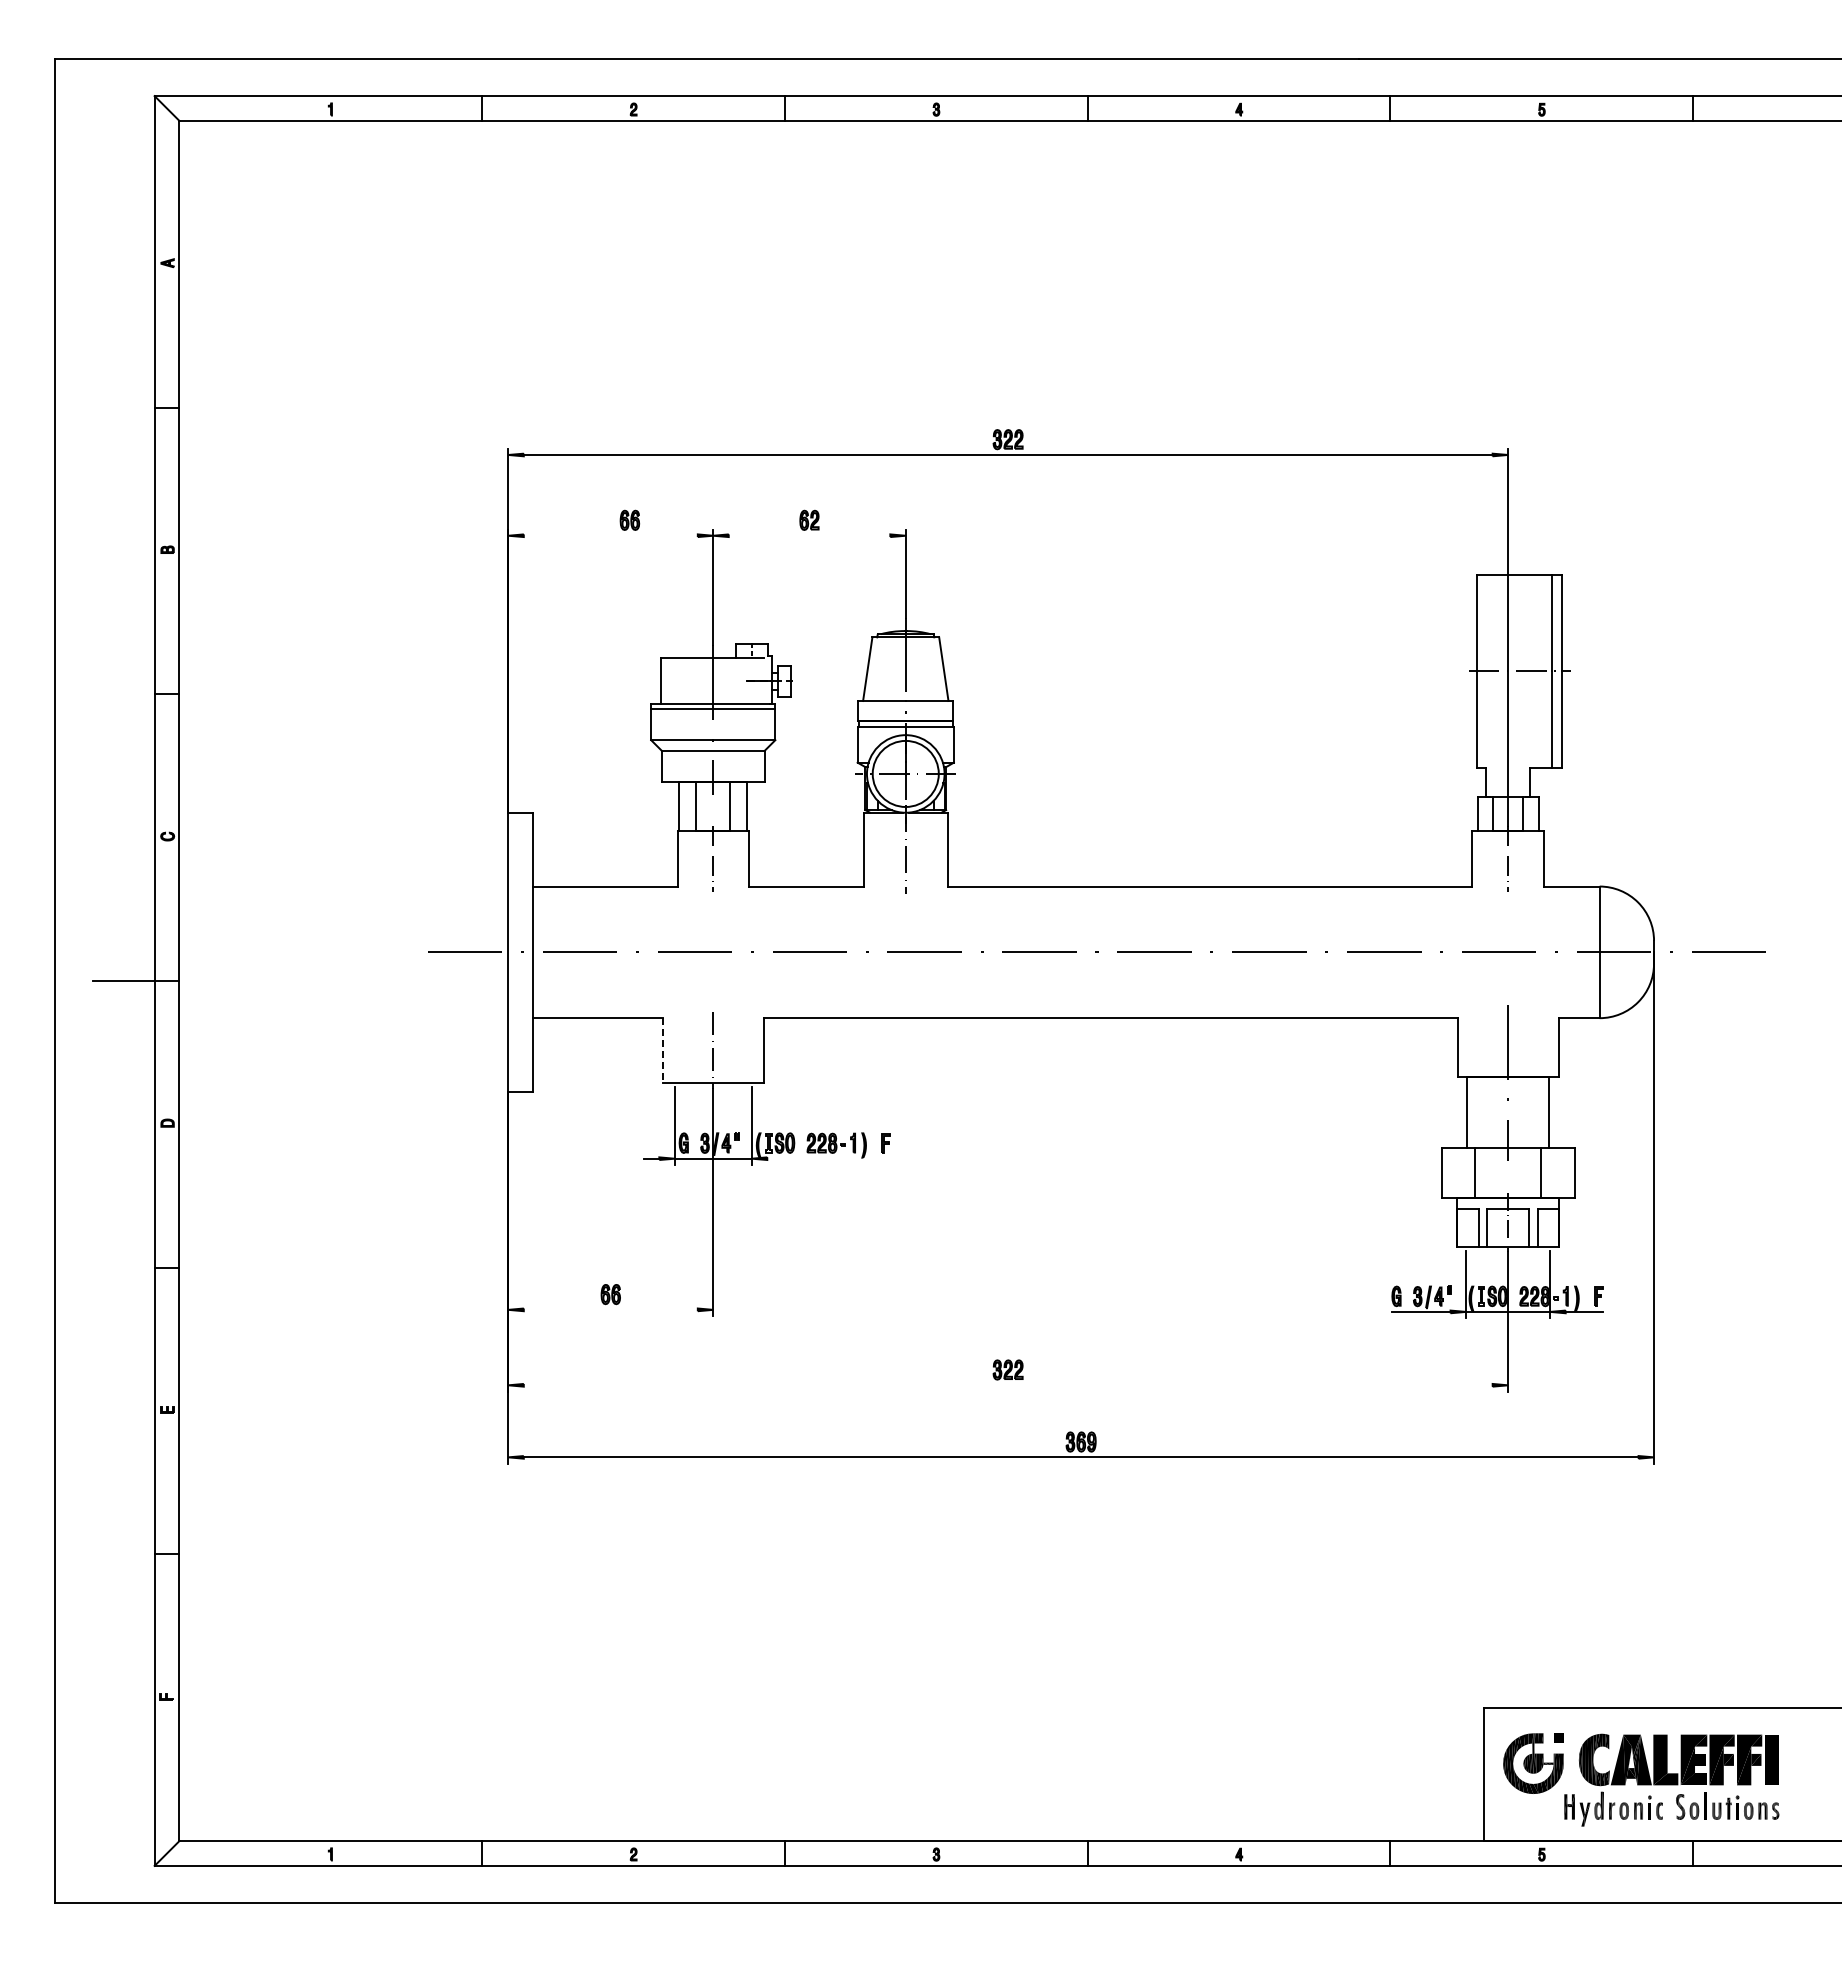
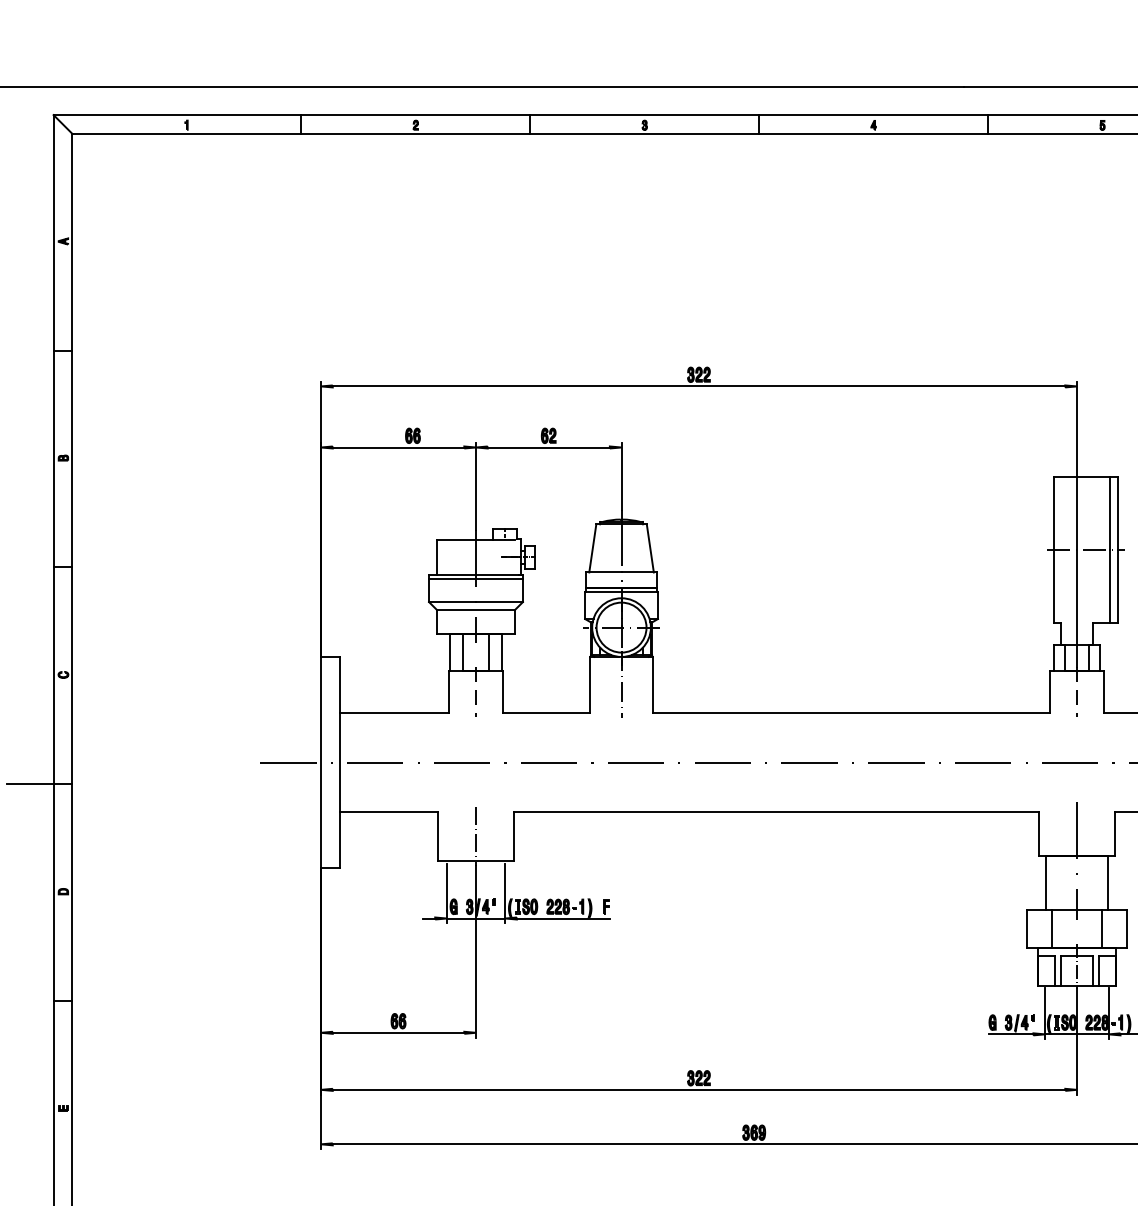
line: (610, 535) -> (398, 447), added
line: (809, 535) -> (548, 447), added
line: (662, 1050) -> (437, 836), dashed -> solid
line: (828, 1158) -> (563, 918), added
line: (610, 1309) -> (398, 1032), added
line: (1007, 1385) -> (698, 1089), added

